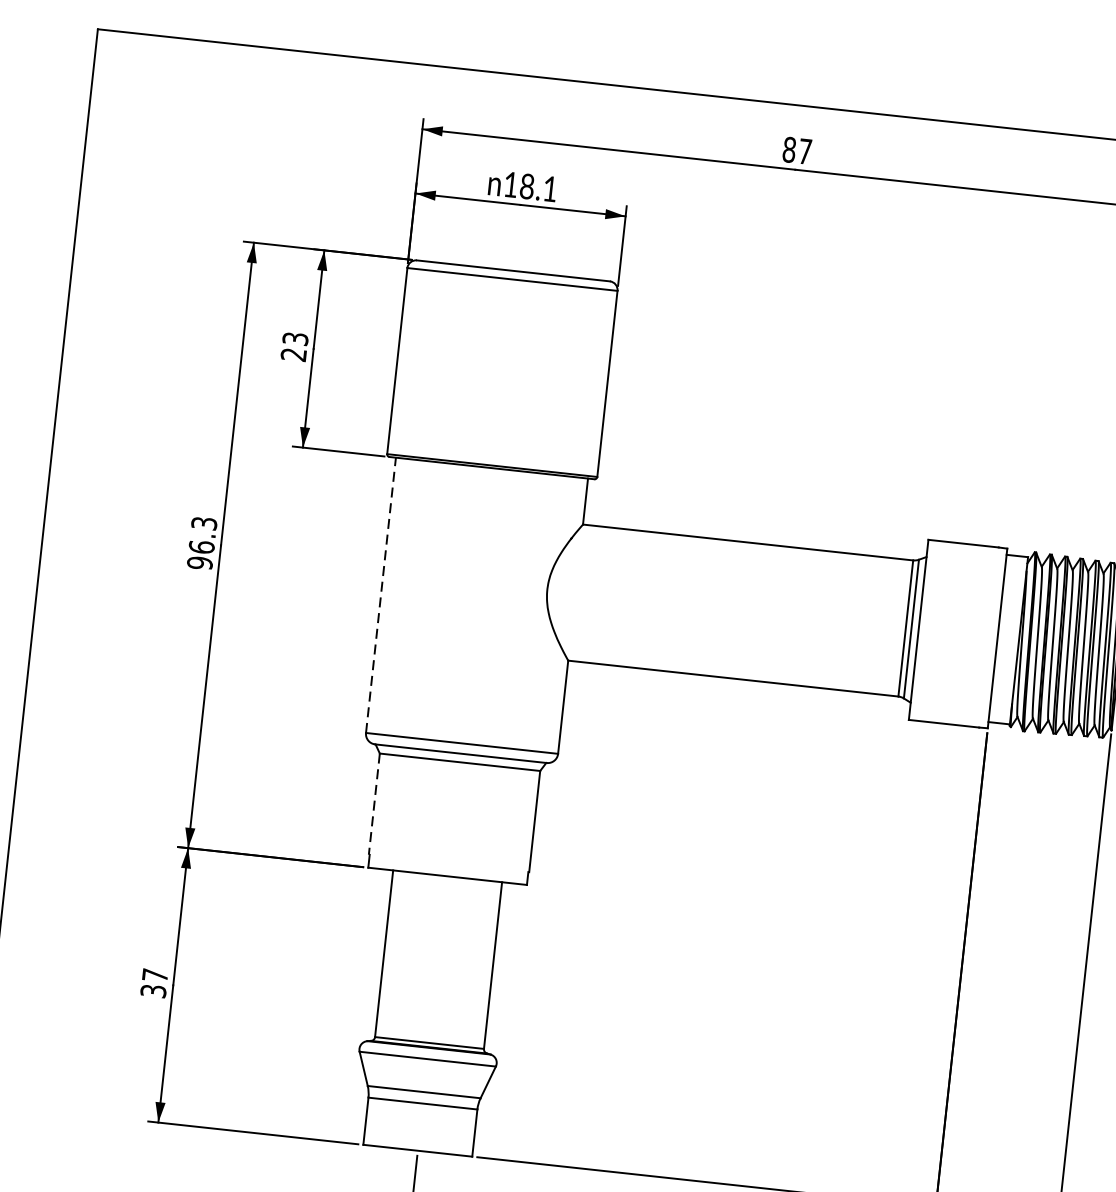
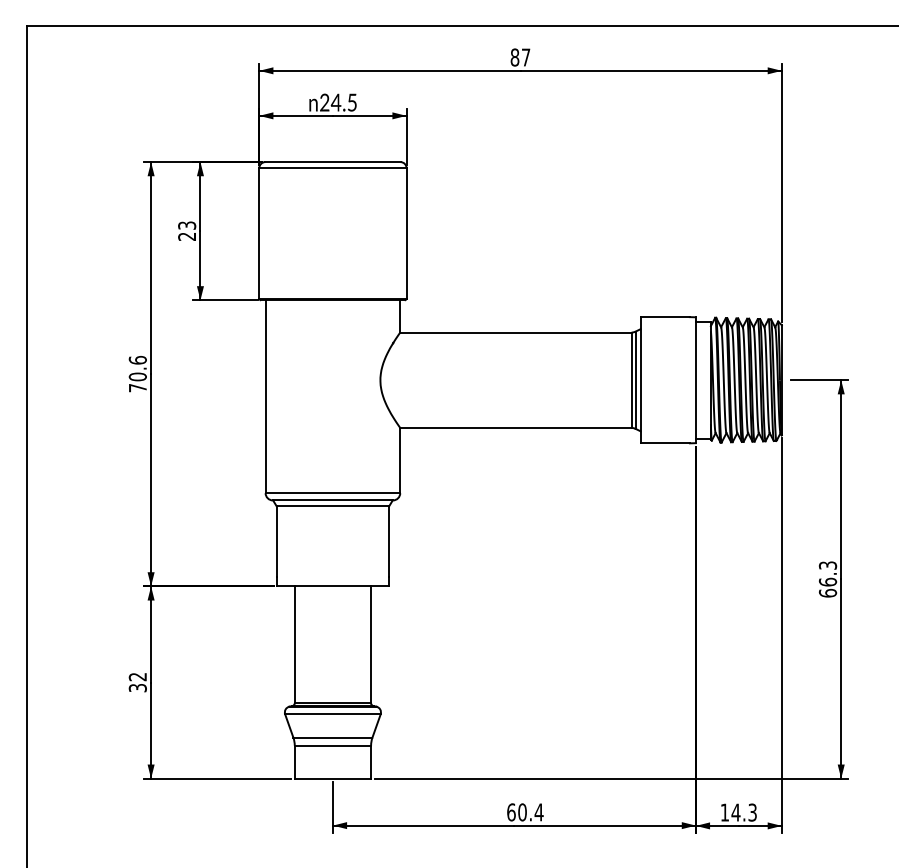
text: (530, 186) -> (338, 102), 18.1 -> 24.5
text: (201, 542) -> (137, 373), 96.3 -> 70.6
line: (380, 594) -> (265, 396), dashed -> solid
line: (373, 804) -> (276, 542), dashed -> solid
text: (154, 976) -> (137, 677), 37 -> 32

